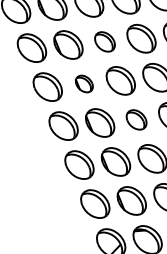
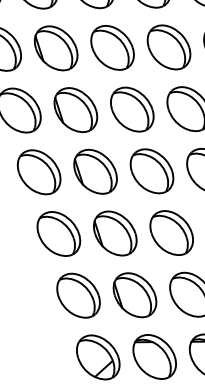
part: (104, 41) -> (111, 47), size x1.43
part: (84, 83) -> (76, 109), size x1.67
part: (136, 119) -> (151, 170), size x1.43

